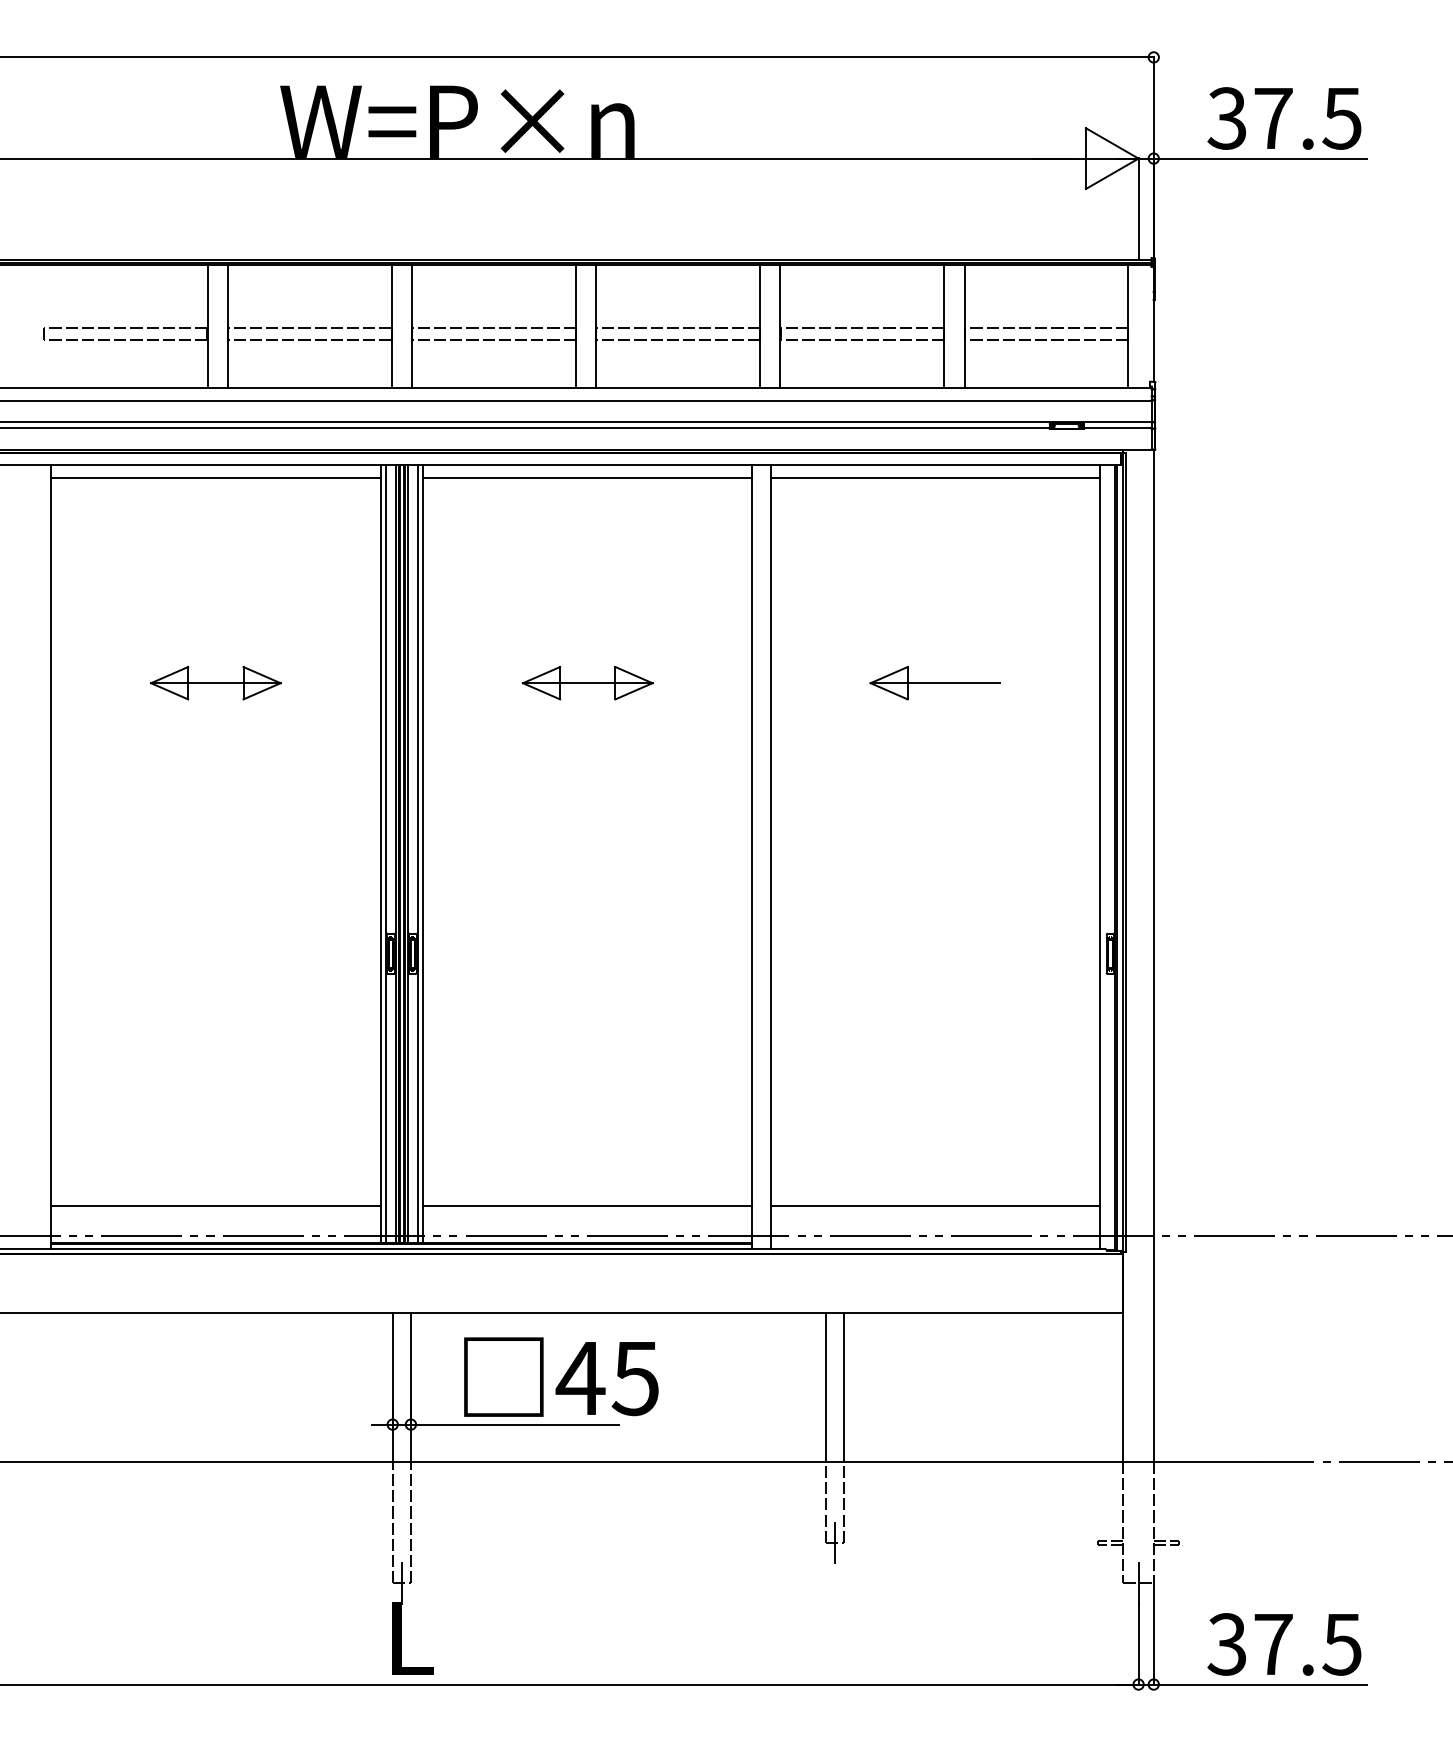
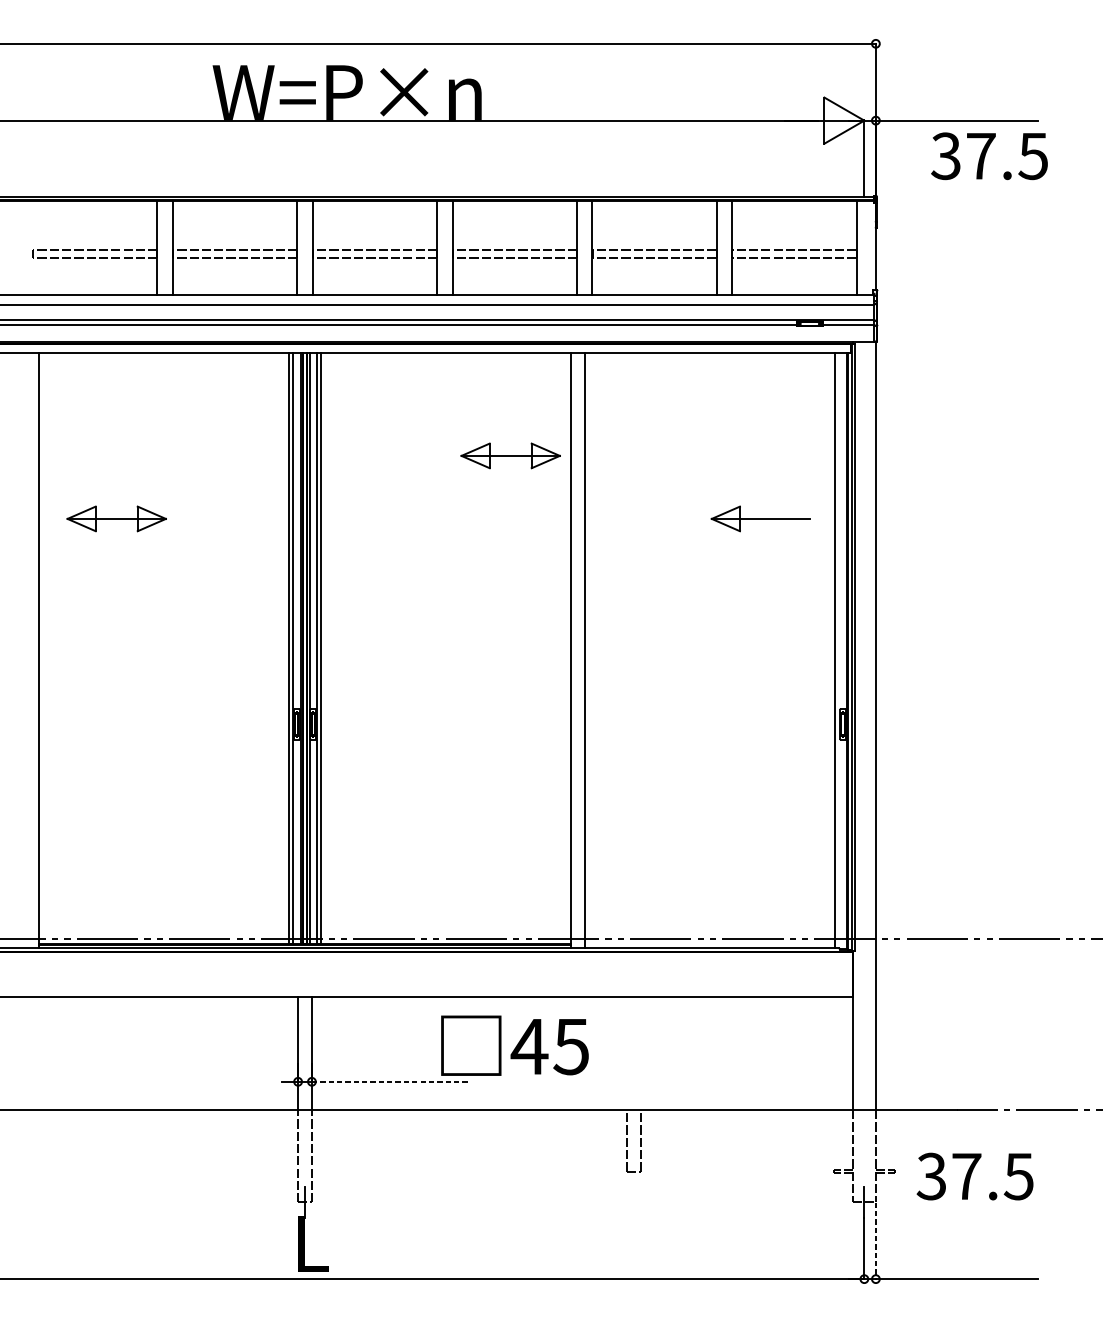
text: (1284, 118) -> (989, 156), moved
line: (215, 478) -> (163, 363), removed
line: (587, 478) -> (445, 363), removed
line: (935, 478) -> (710, 363), removed
part: (215, 683) -> (116, 519), moved
part: (587, 683) -> (510, 456), moved
part: (934, 683) -> (760, 519), moved
line: (215, 1205) -> (163, 915), removed
line: (587, 1205) -> (445, 915), removed
line: (935, 1205) -> (710, 915), removed
text: (561, 1376) -> (515, 1045), moved
line: (825, 1386) -> (626, 1052), removed
line: (844, 1386) -> (641, 1052), removed
line: (515, 1424) -> (391, 1081), solid -> dashed
line: (834, 1542) -> (633, 1171), removed
line: (1153, 1634) -> (875, 1241), solid -> dashed
text: (1284, 1644) -> (975, 1176), moved

